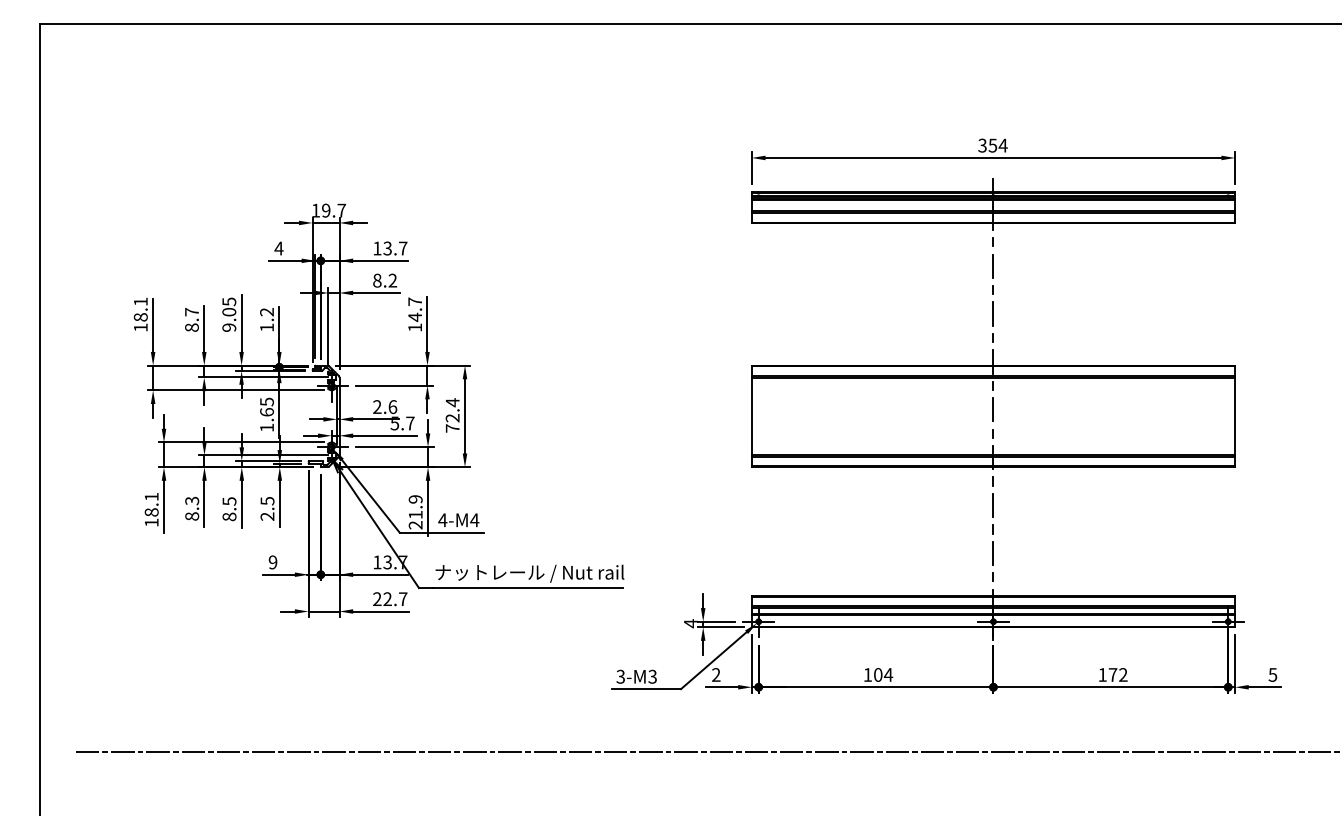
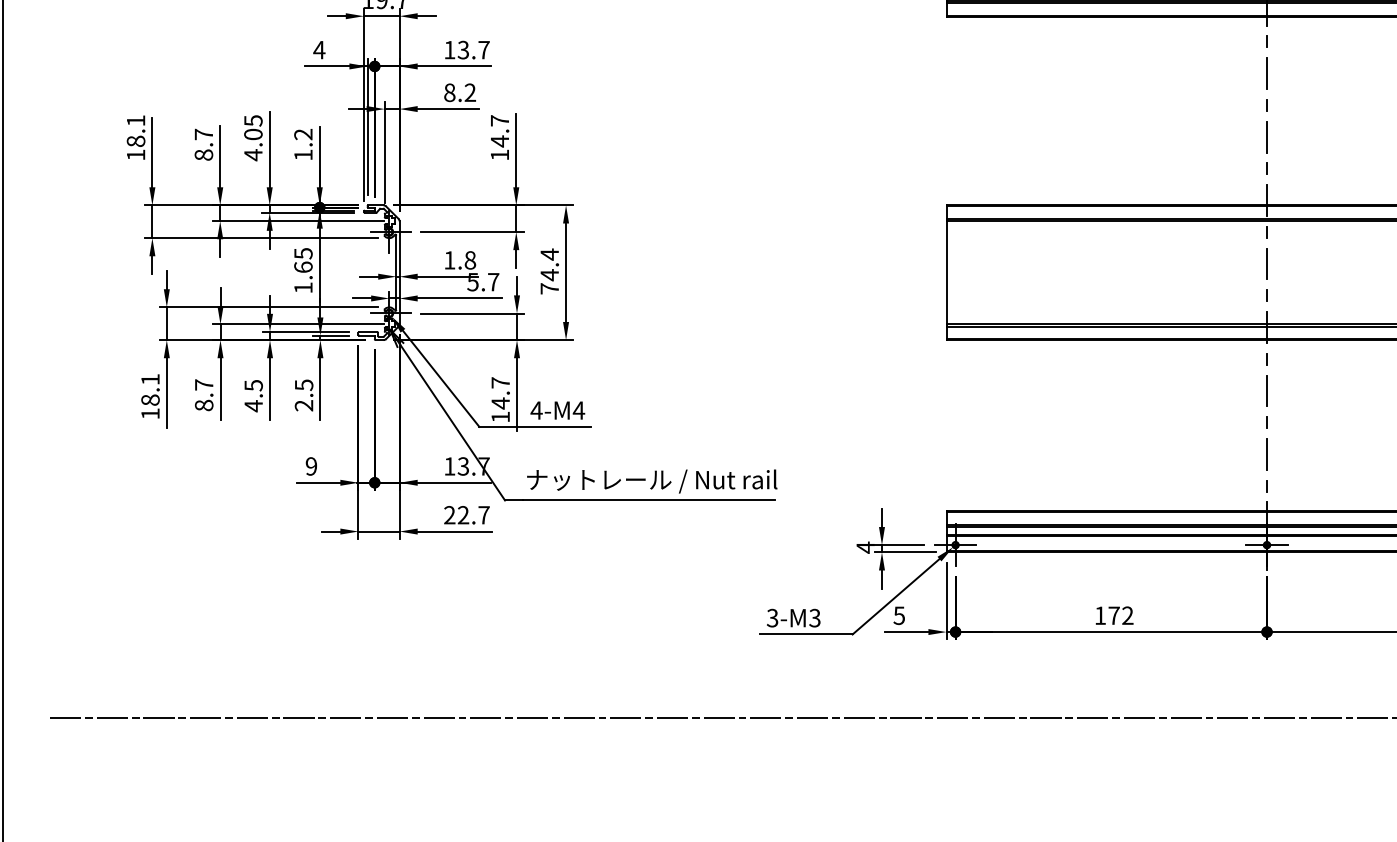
text: (229, 327) -> (253, 154), 9.05 -> 4.05
text: (385, 406) -> (460, 259), 2.6 -> 1.8
text: (452, 417) -> (549, 274), 72.4 -> 74.4
text: (192, 500) -> (204, 384), 8.3 -> 8.7
text: (415, 512) -> (500, 400), 21.9 -> 14.7
text: (229, 516) -> (253, 405), 8.5 -> 4.5
text: (716, 674) -> (899, 615), 2 -> 5
text: (883, 674) -> (1121, 615), 104 -> 172

